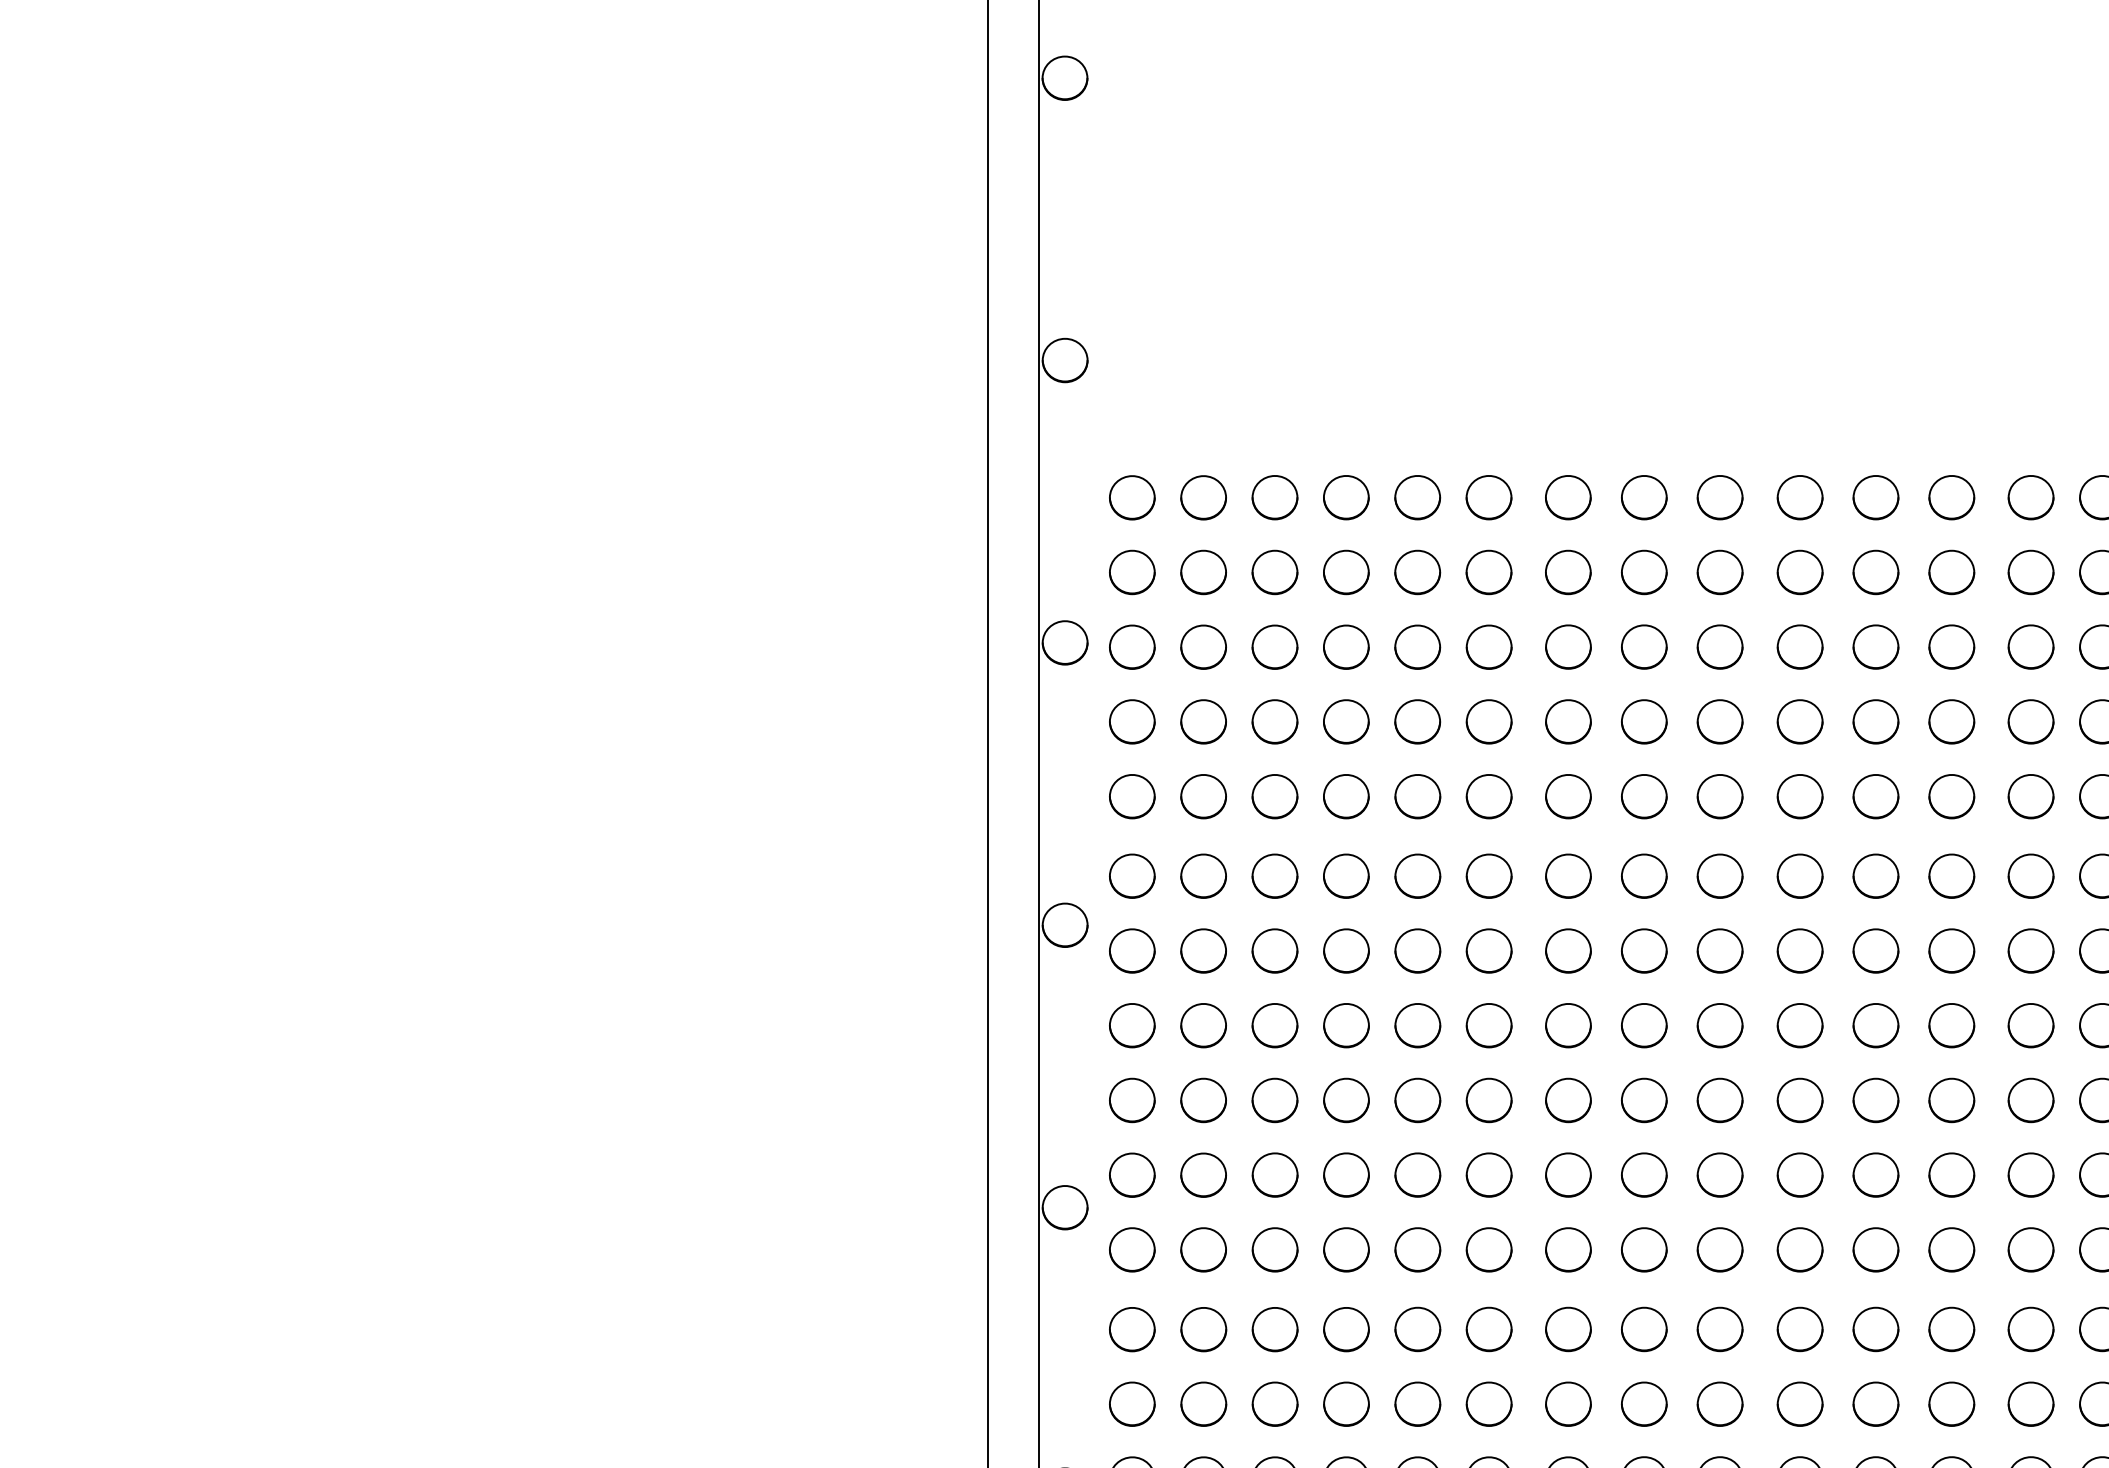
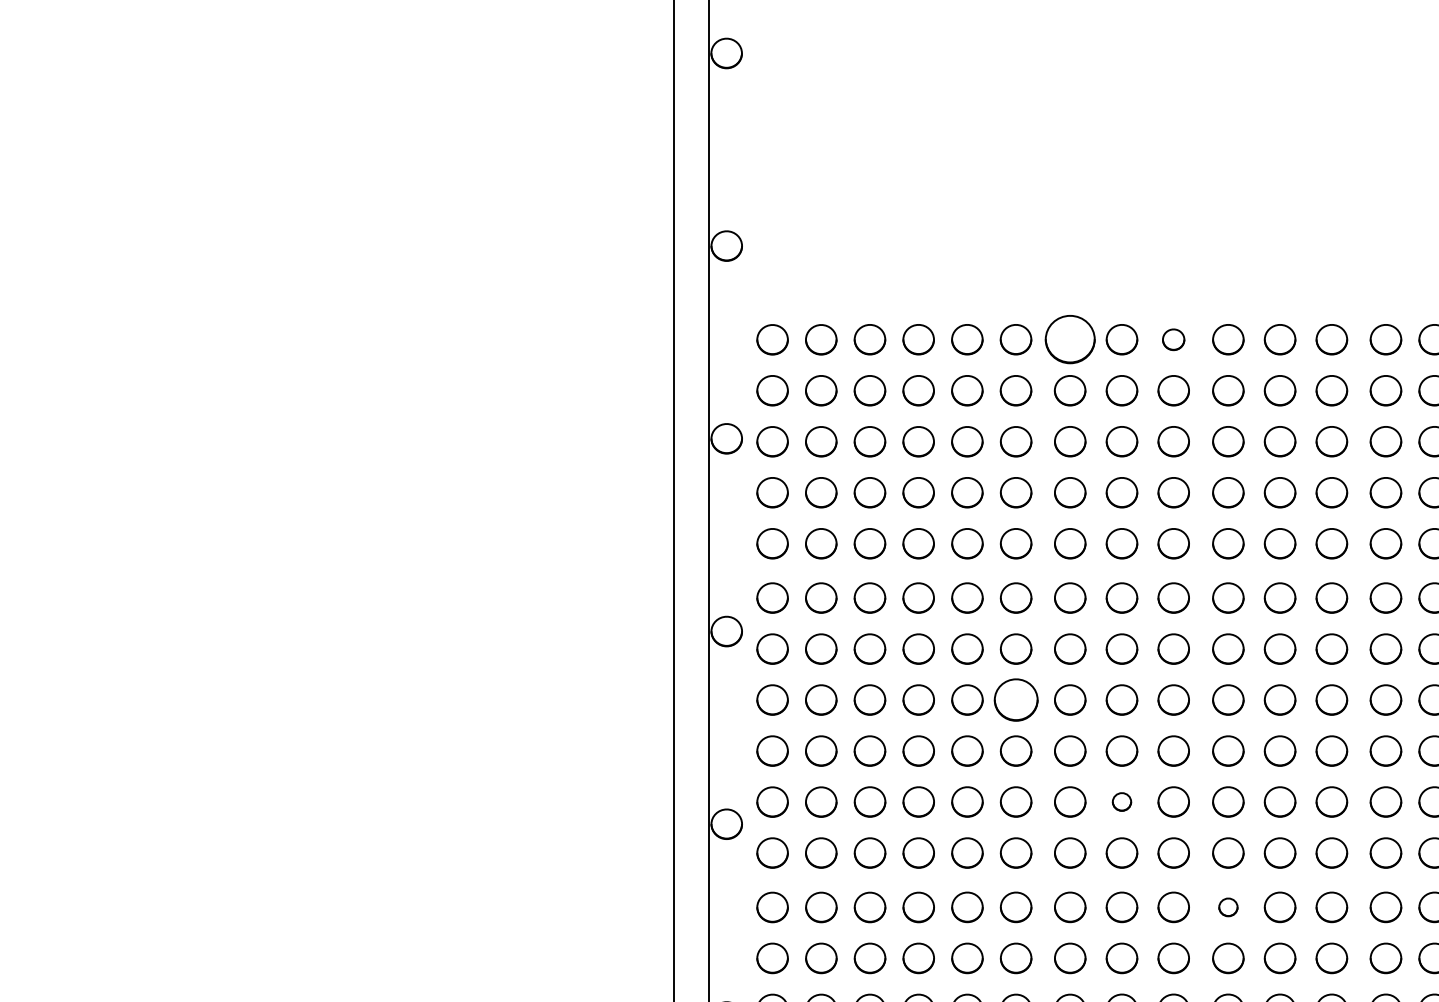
part: (1567, 497) -> (1069, 339), size x1.6
part: (1719, 497) -> (1173, 339), size x0.7
part: (1488, 1024) -> (1015, 699), size x1.4
part: (1643, 1174) -> (1121, 801), size x0.6
part: (1800, 1329) -> (1228, 907), size x0.6

